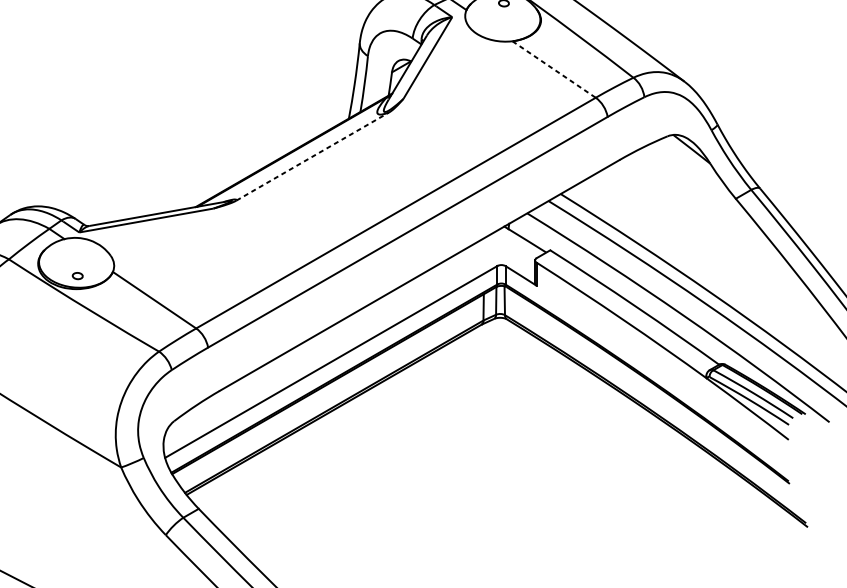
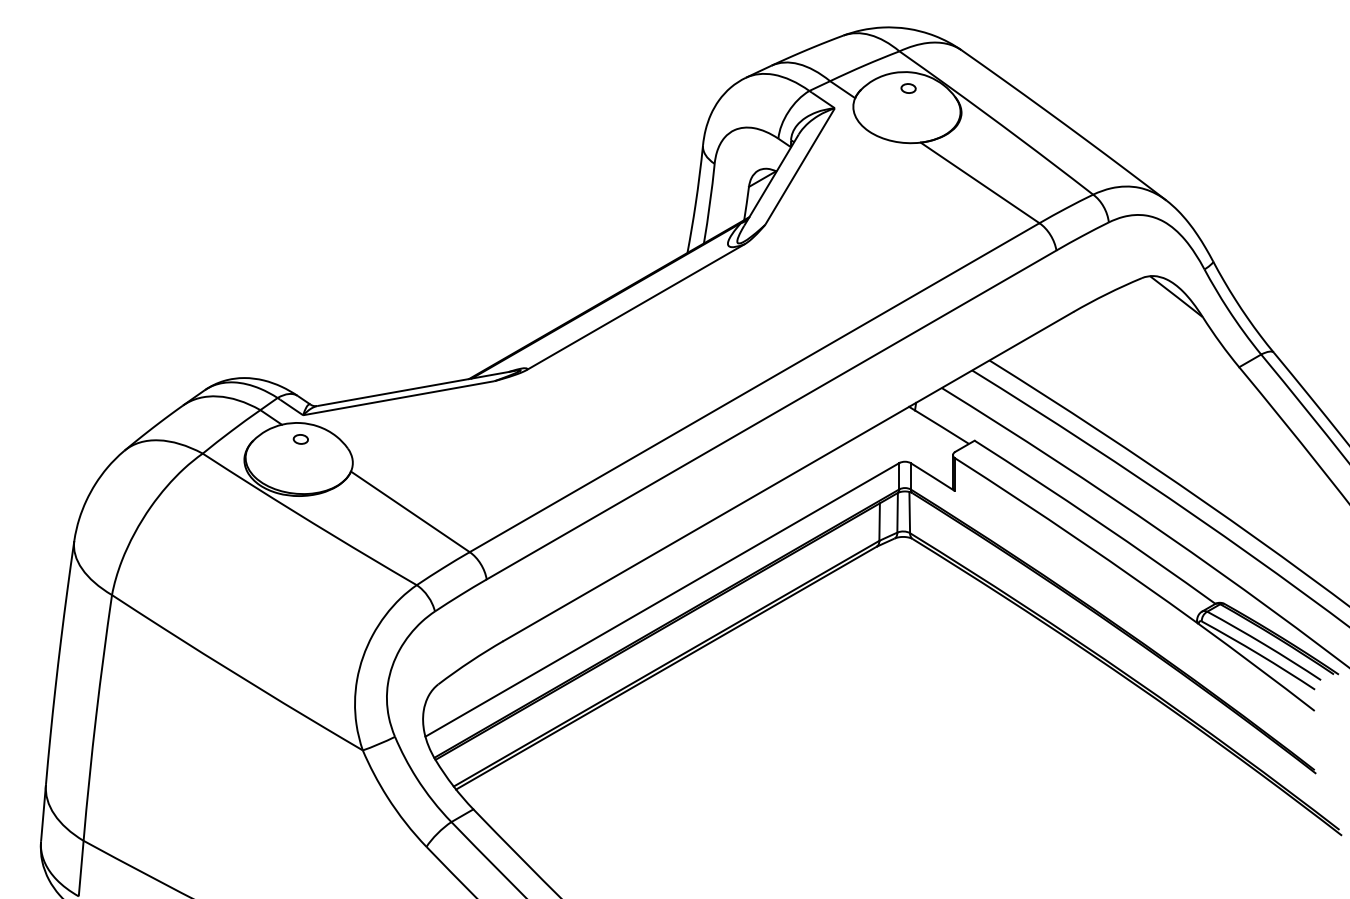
line: (554, 69) -> (980, 182), dashed -> solid
line: (313, 156) -> (636, 306), dashed -> solid
part: (77, 276) -> (300, 439), moved

